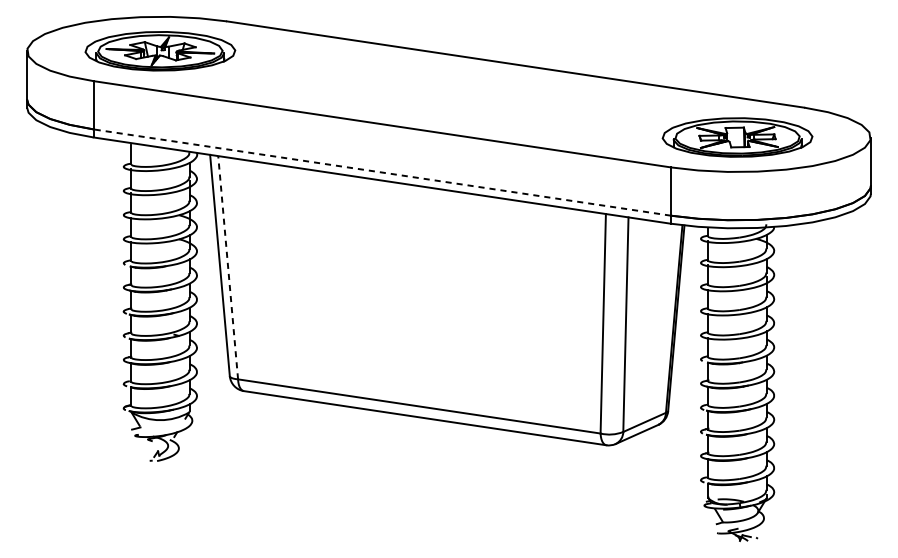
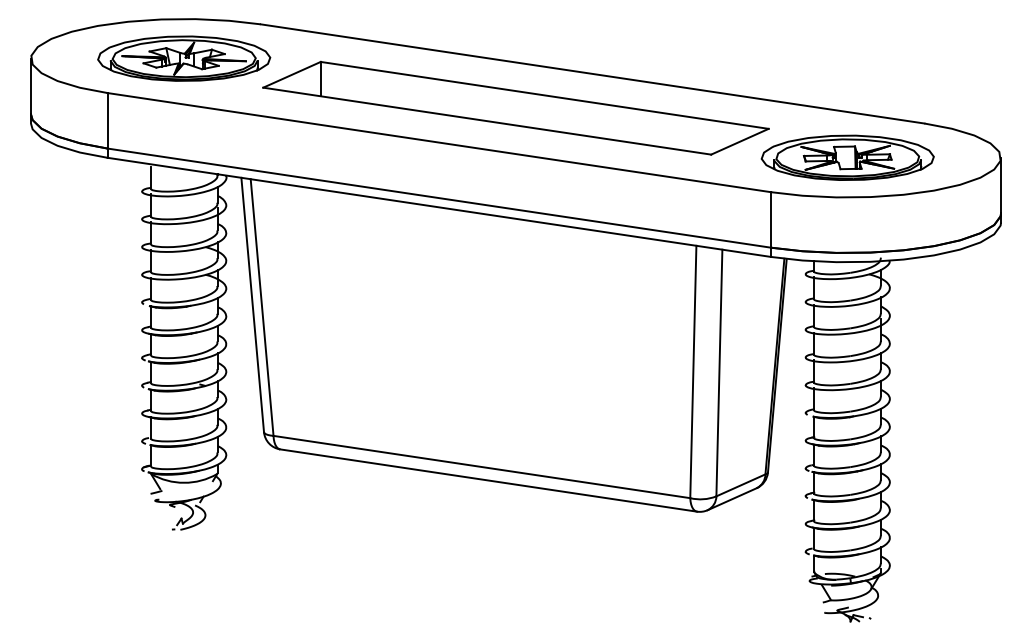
part: (448, 93) -> (515, 107), added
line: (381, 172) -> (438, 198), dashed -> solid
line: (228, 267) -> (262, 307), dashed -> solid

